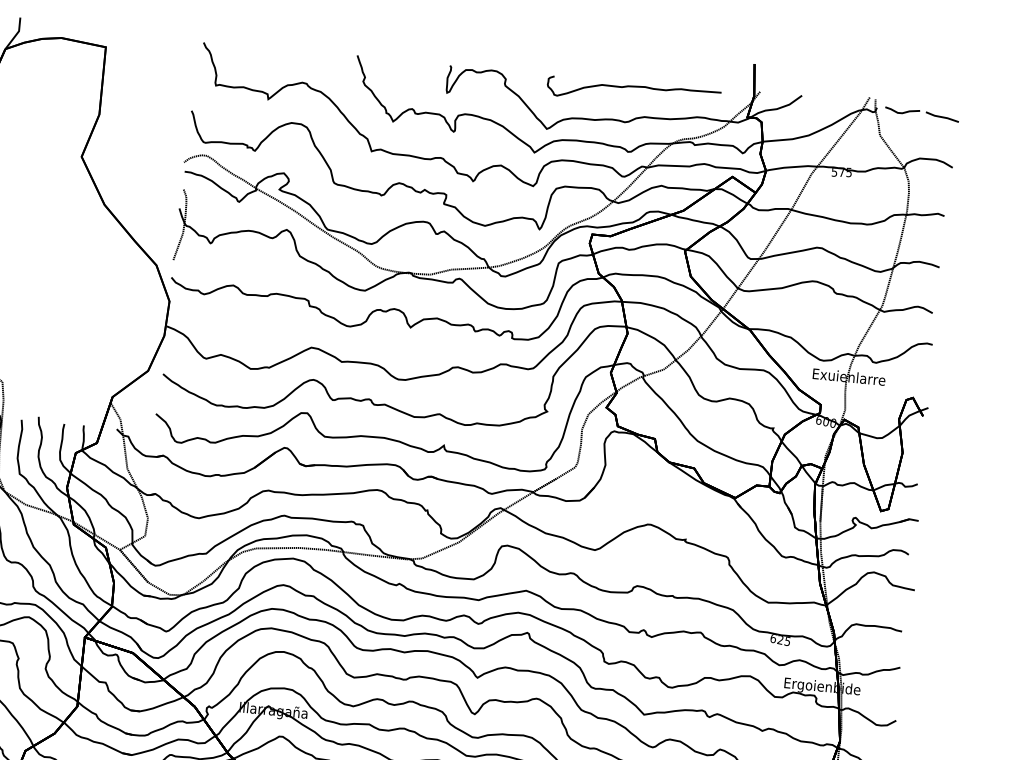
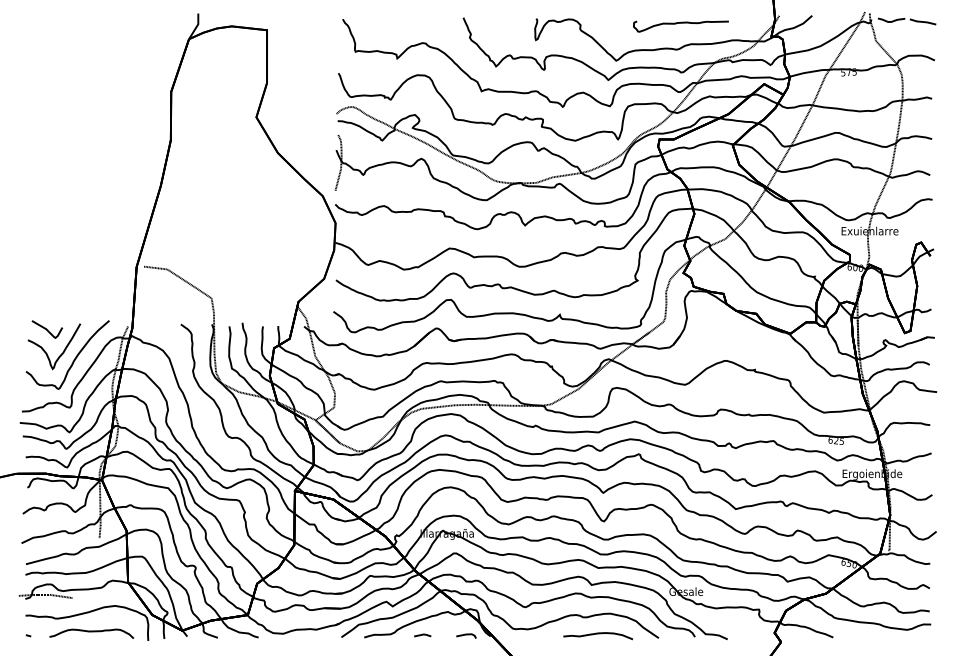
part: (632, 93) -> (680, 26), size x0.7

